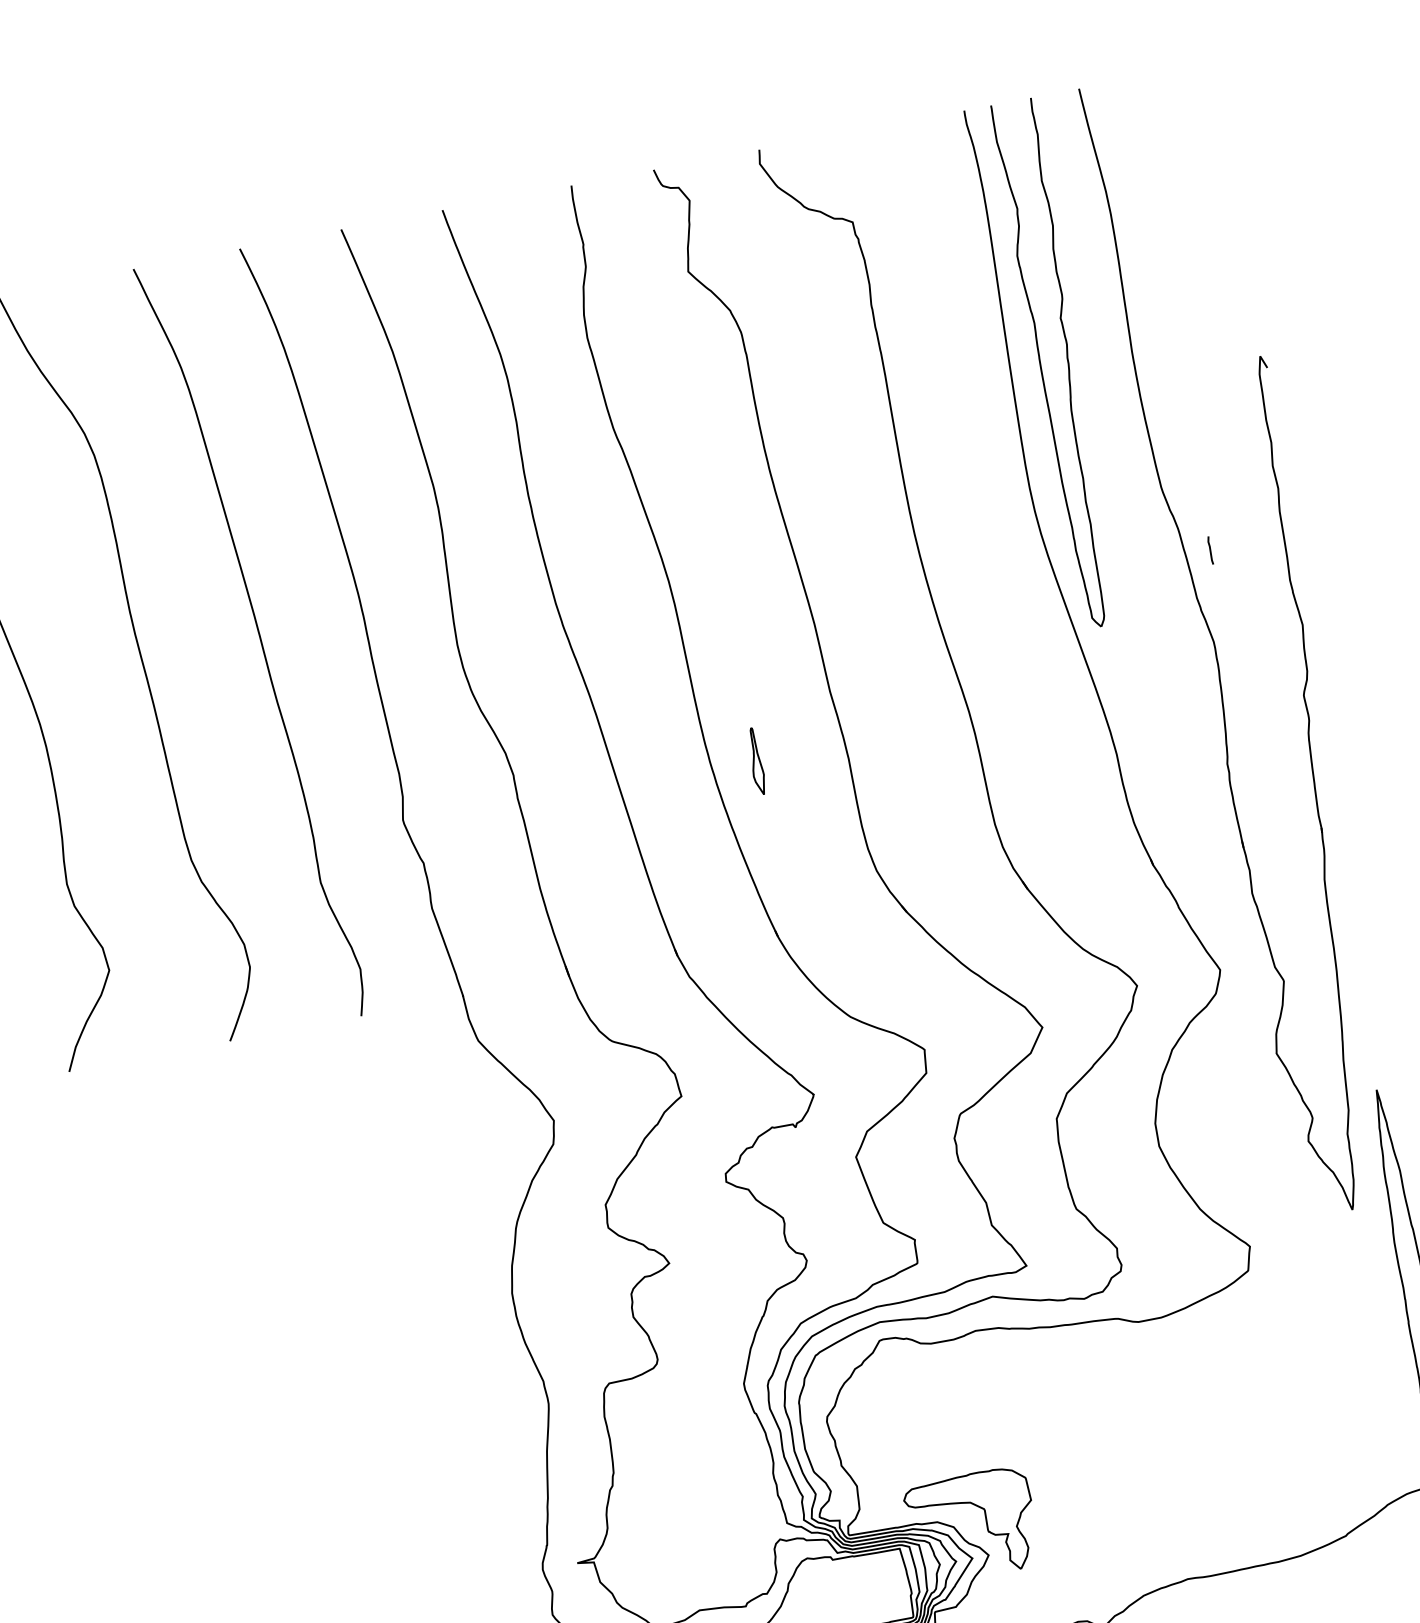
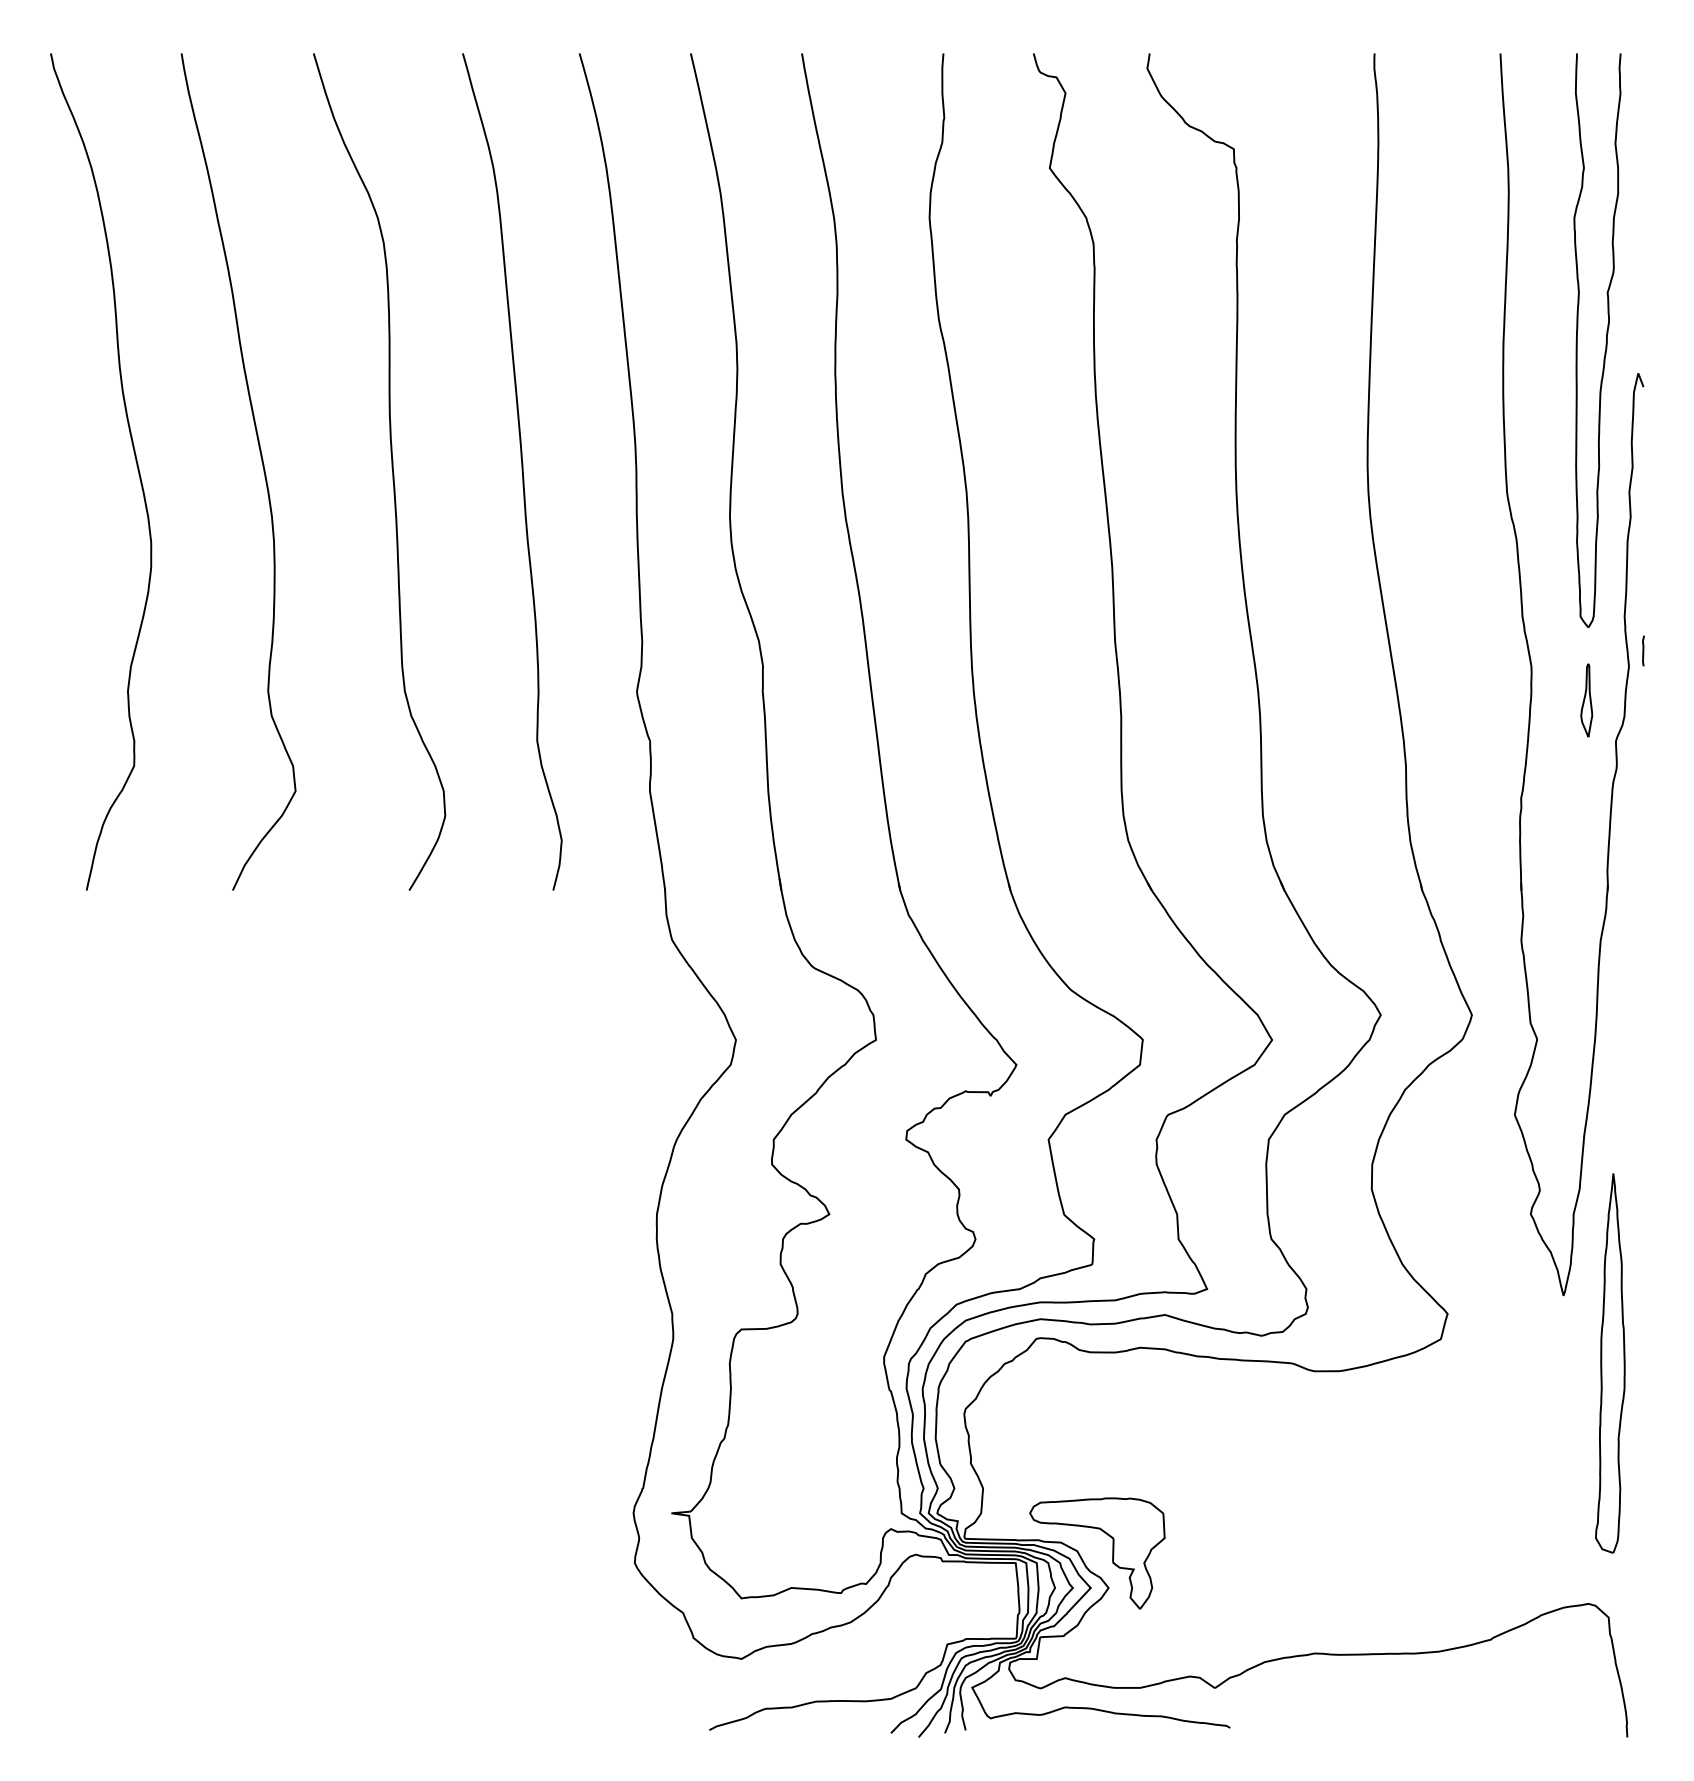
part: (1067, 364) -> (1605, 343), moved
line: (1210, 550) -> (1643, 650), moved
part: (755, 761) -> (1586, 700), moved

